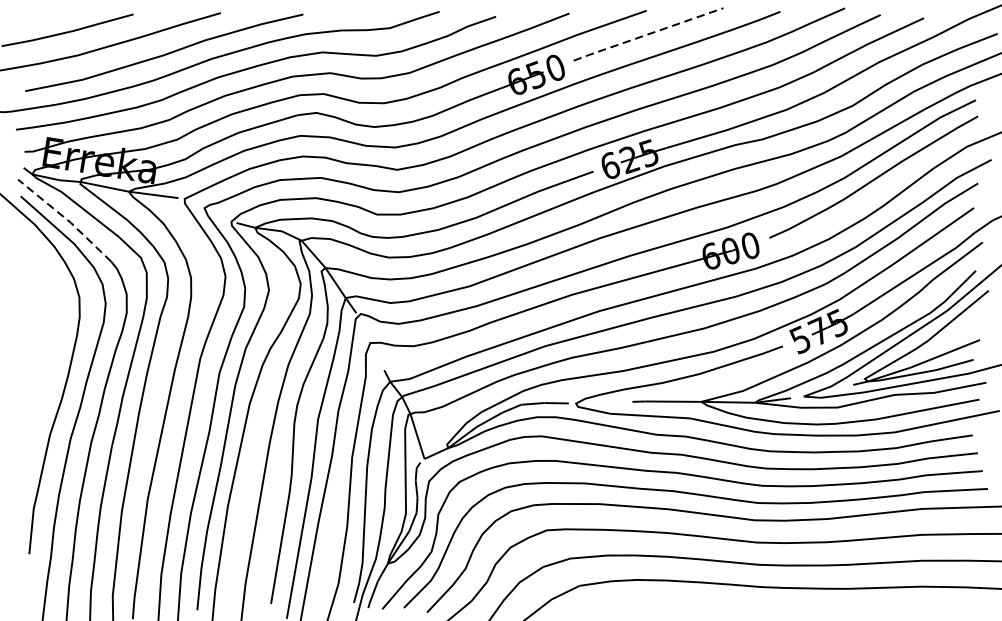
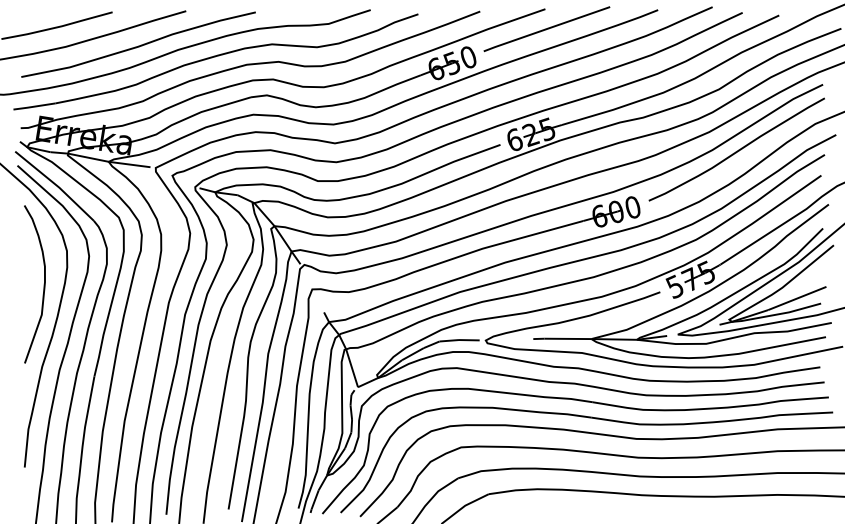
line: (648, 34) -> (546, 29), dashed -> solid
line: (65, 218) -> (55, 184), dashed -> solid
curve: (51, 337) -> (43, 284), added

